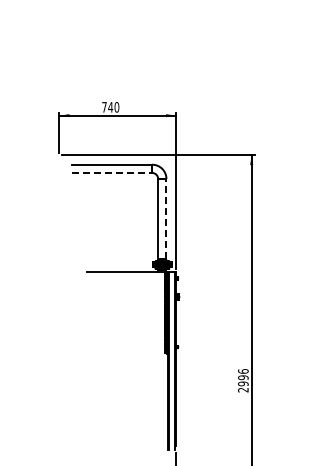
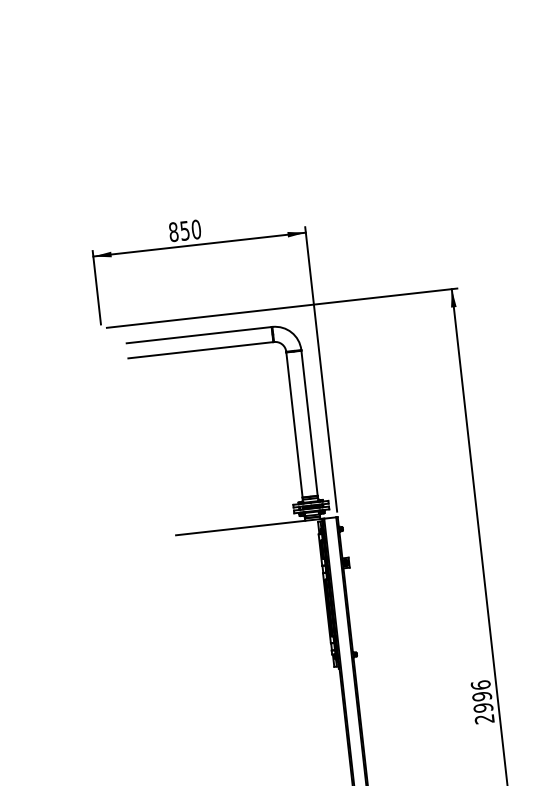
text: (107, 107) -> (179, 231), 740 -> 850
line: (112, 172) -> (201, 349), dashed -> solid
line: (166, 219) -> (309, 423), dashed -> solid

